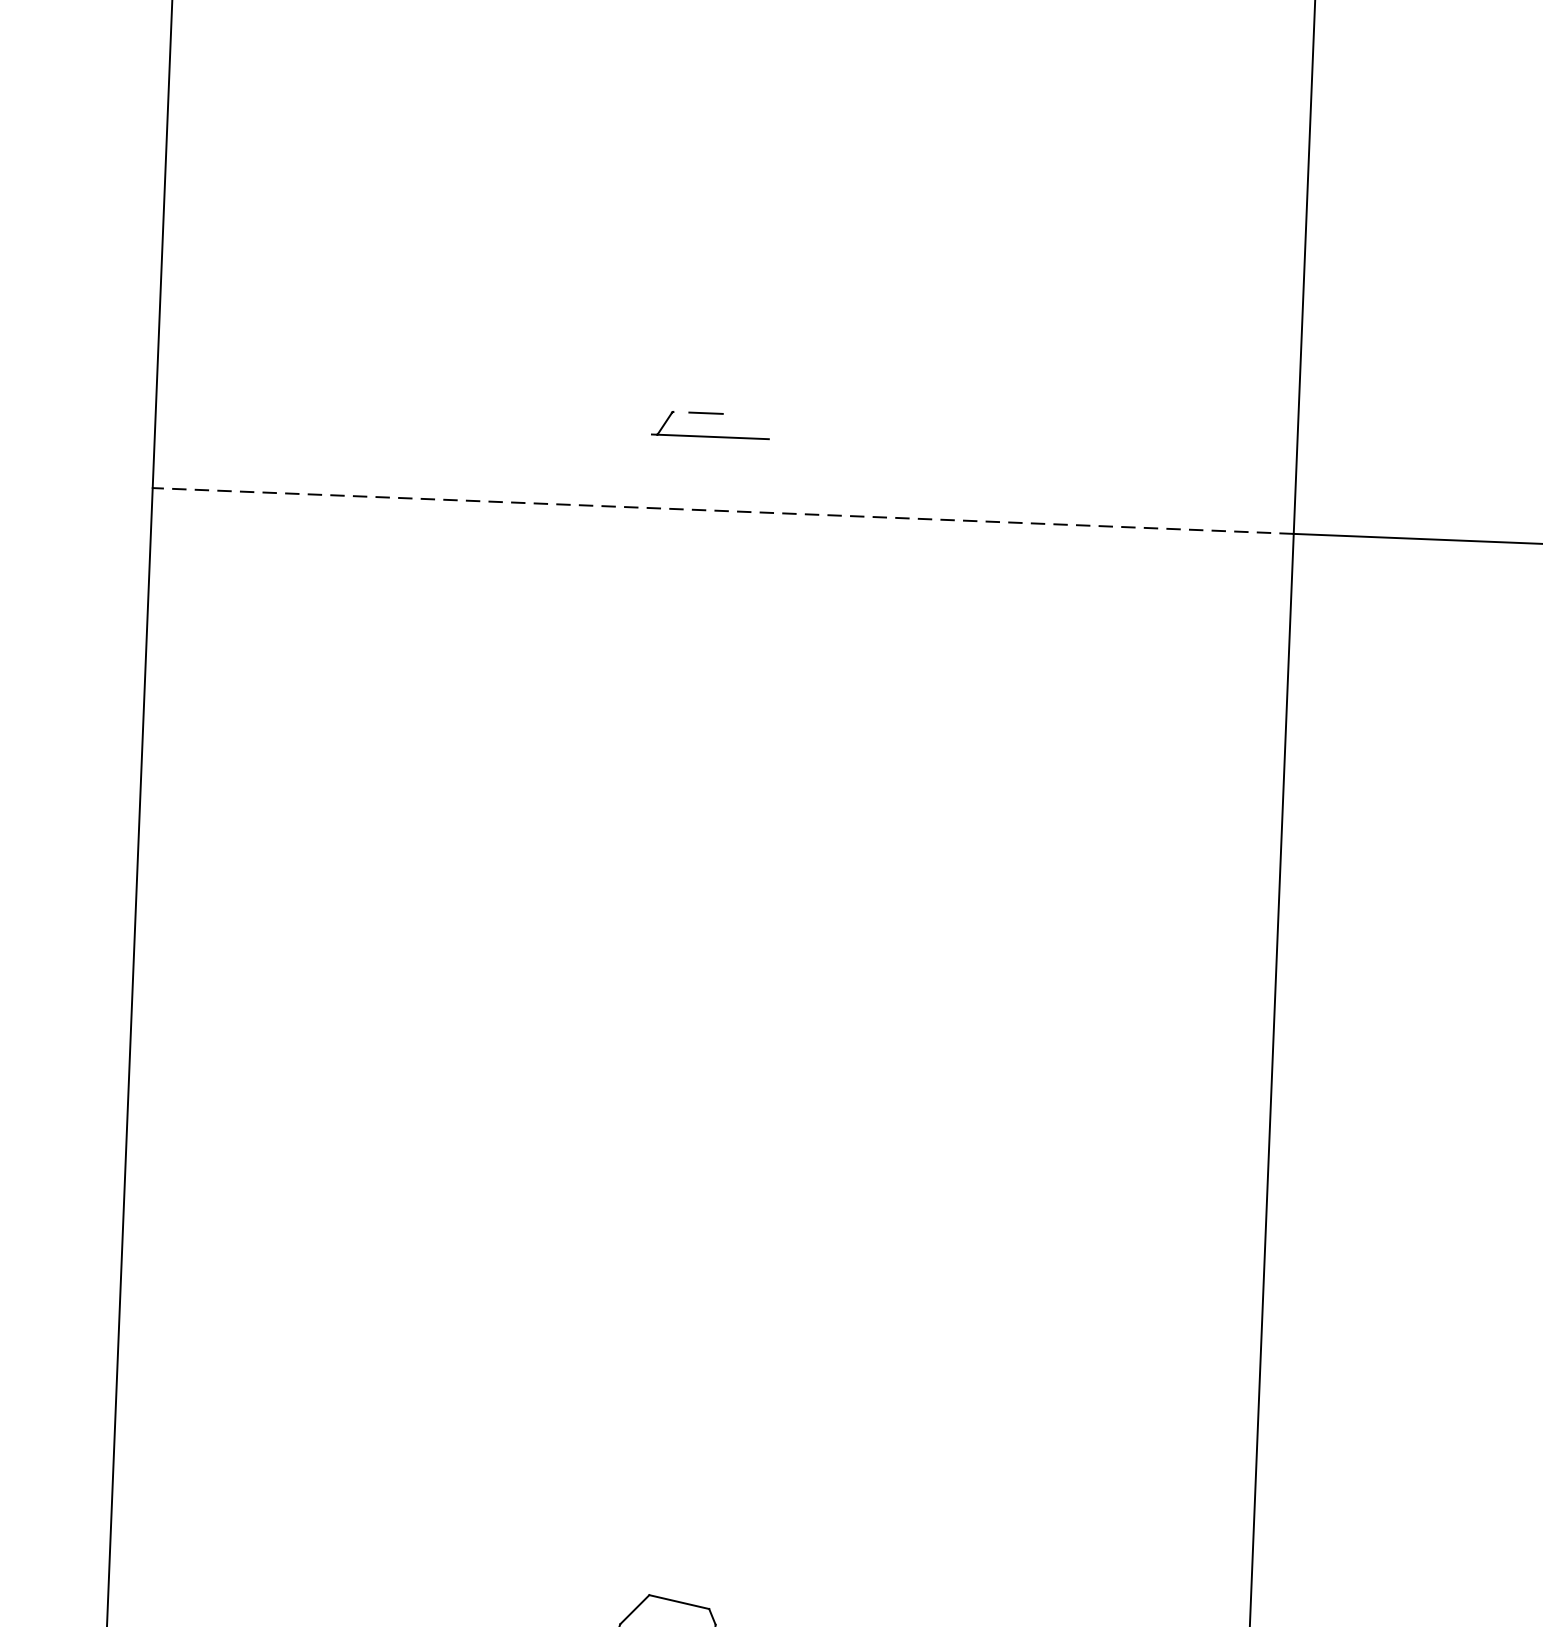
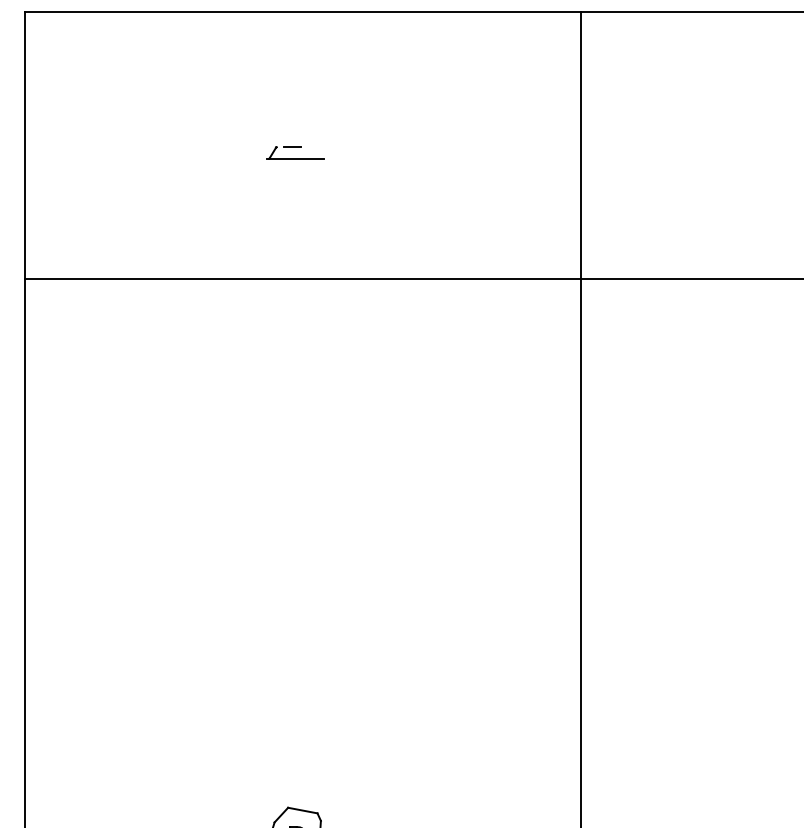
part: (711, 424) -> (295, 152), moved
line: (722, 511) -> (302, 279), dashed -> solid

